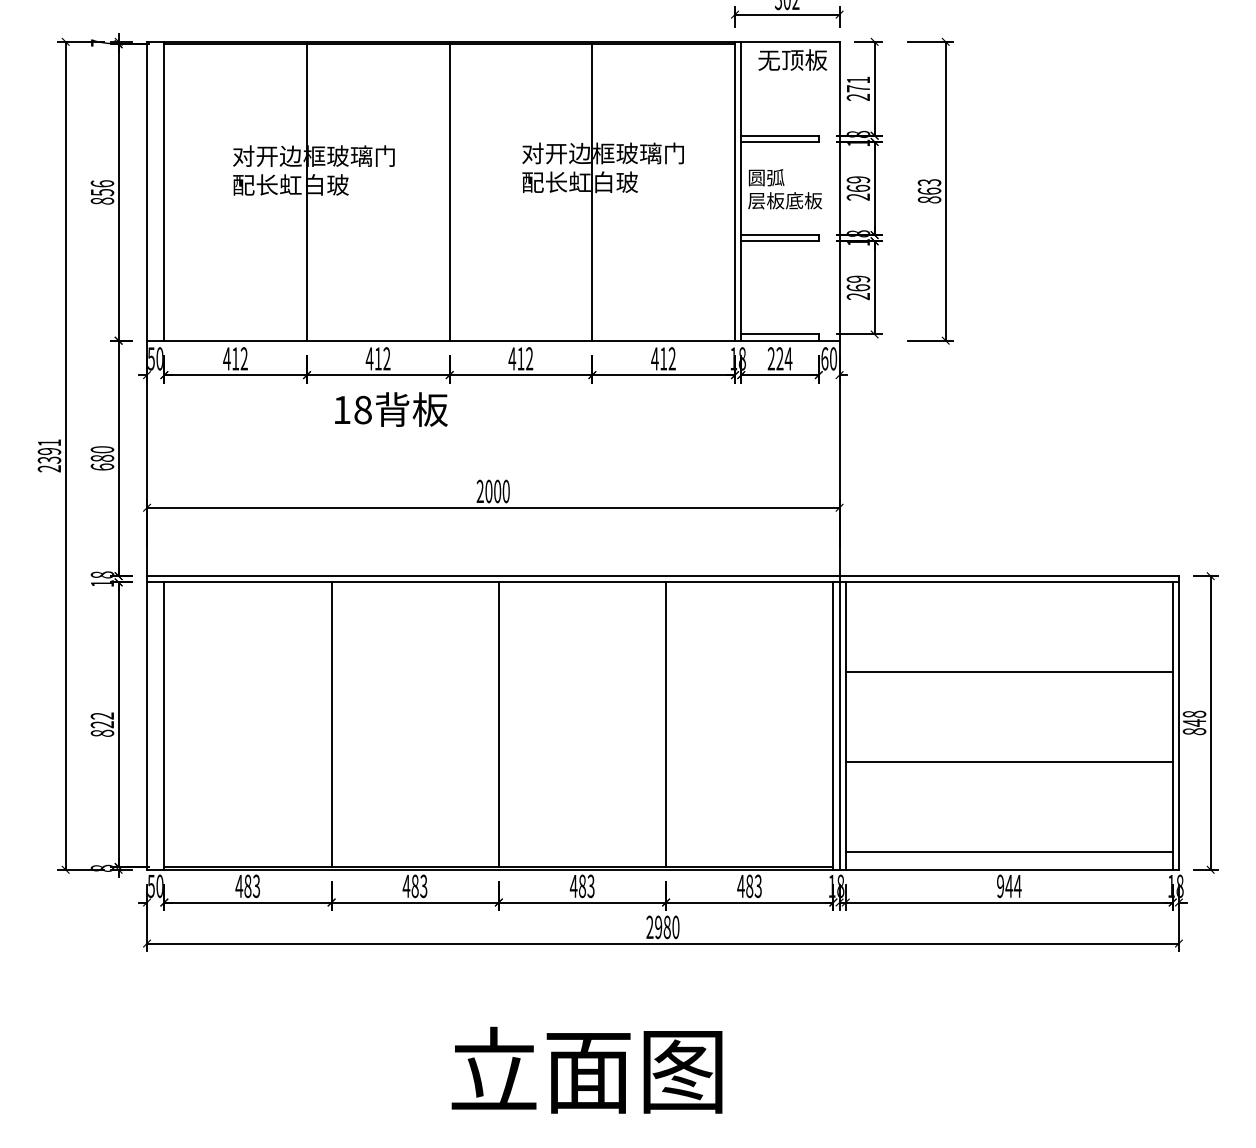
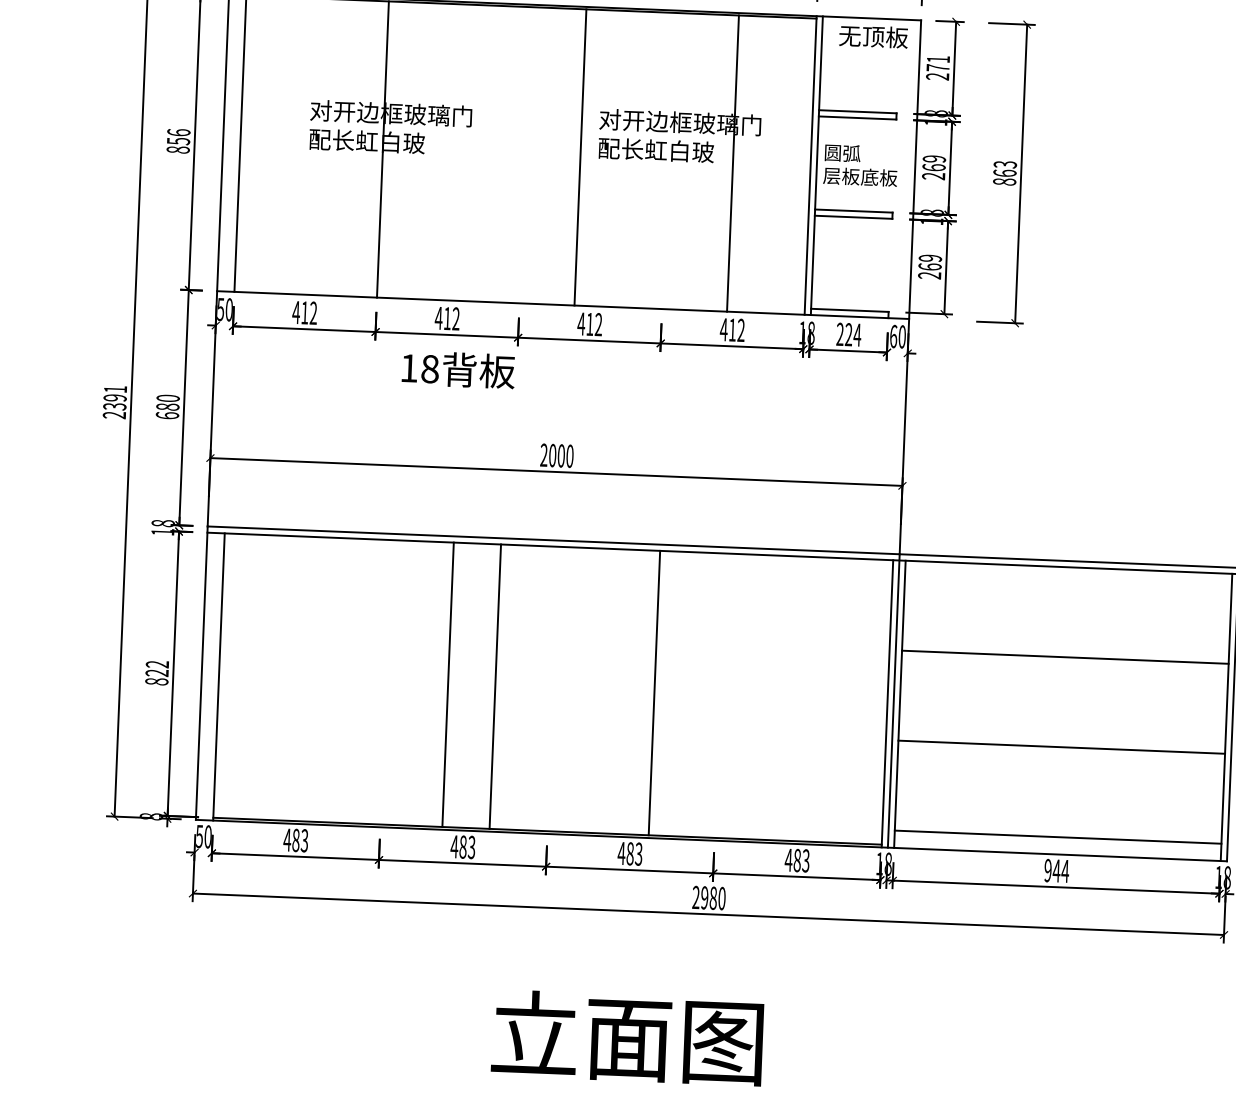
line: (449, 192) -> (580, 157), moved
line: (592, 192) -> (733, 163), moved
line: (331, 724) -> (447, 684), moved
line: (498, 724) -> (494, 686), moved
line: (666, 724) -> (654, 692), moved

